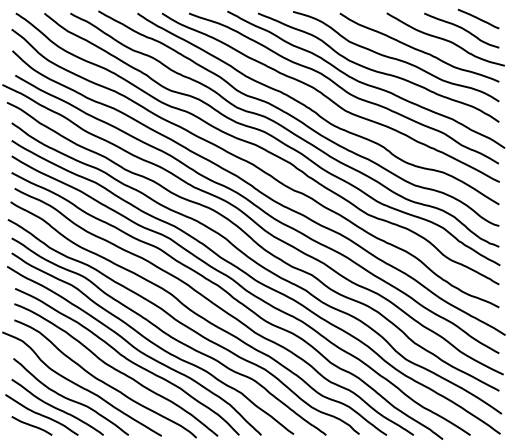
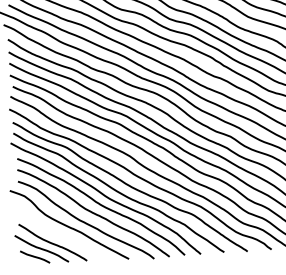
curve: (69, 398) -> (61, 235), removed

